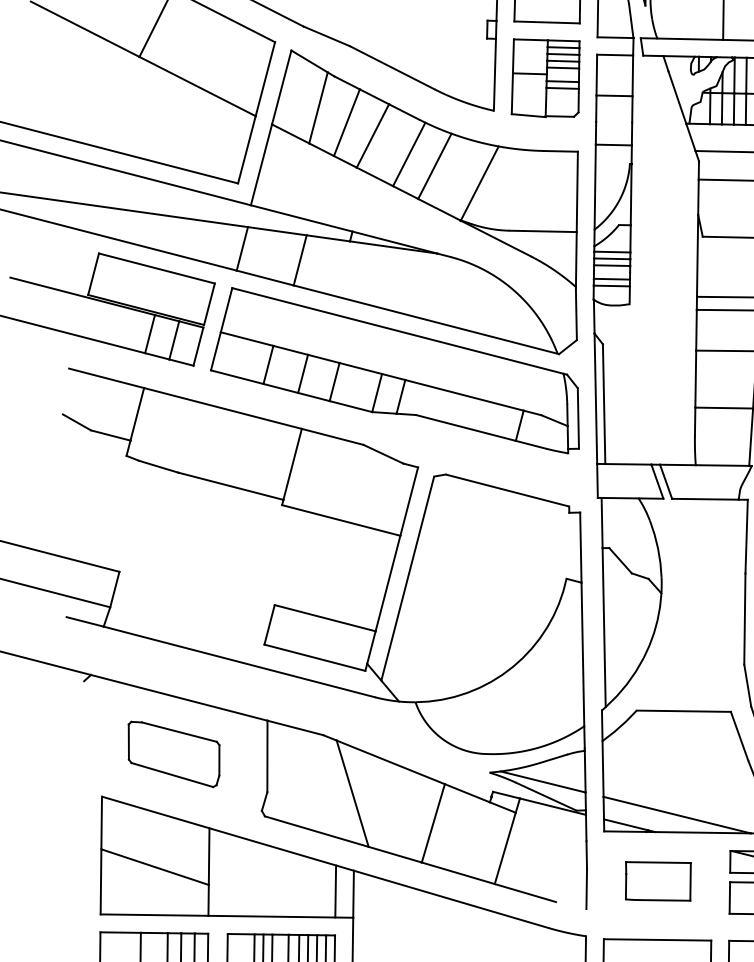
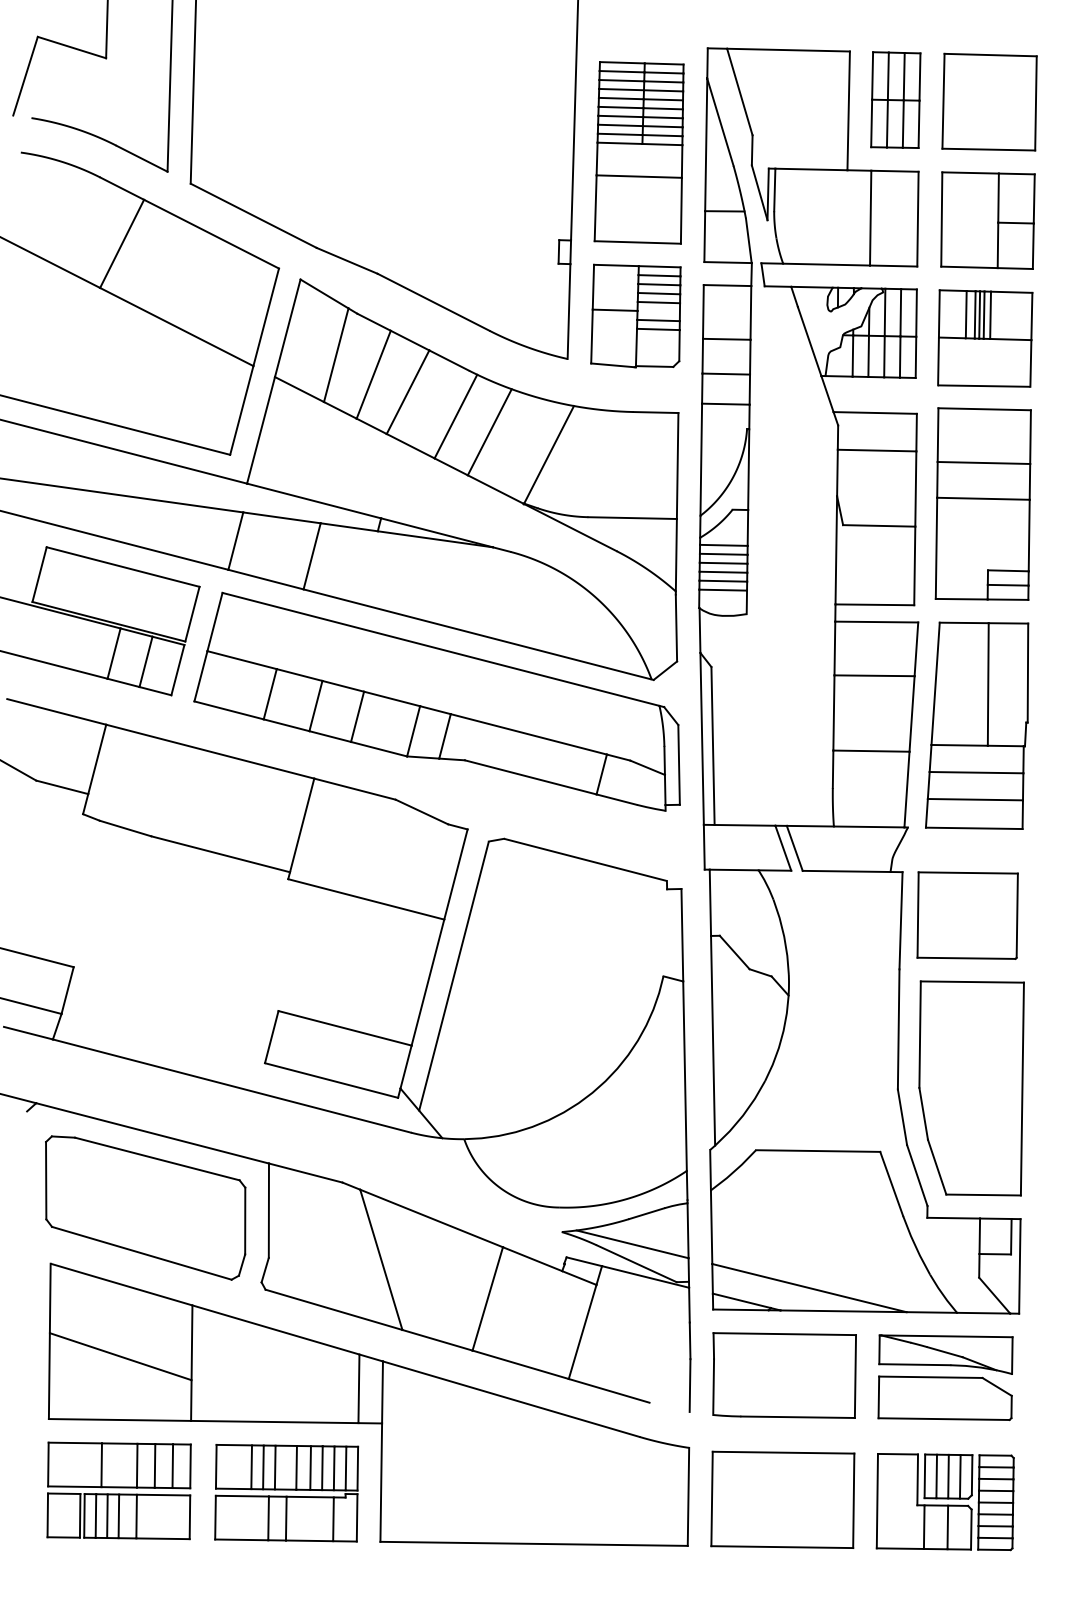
line: (614, 121) -> (726, 373), added
line: (612, 271) -> (723, 571), added
part: (173, 754) -> (145, 1207), size x1.67
part: (658, 881) -> (784, 1375), size x1.67

